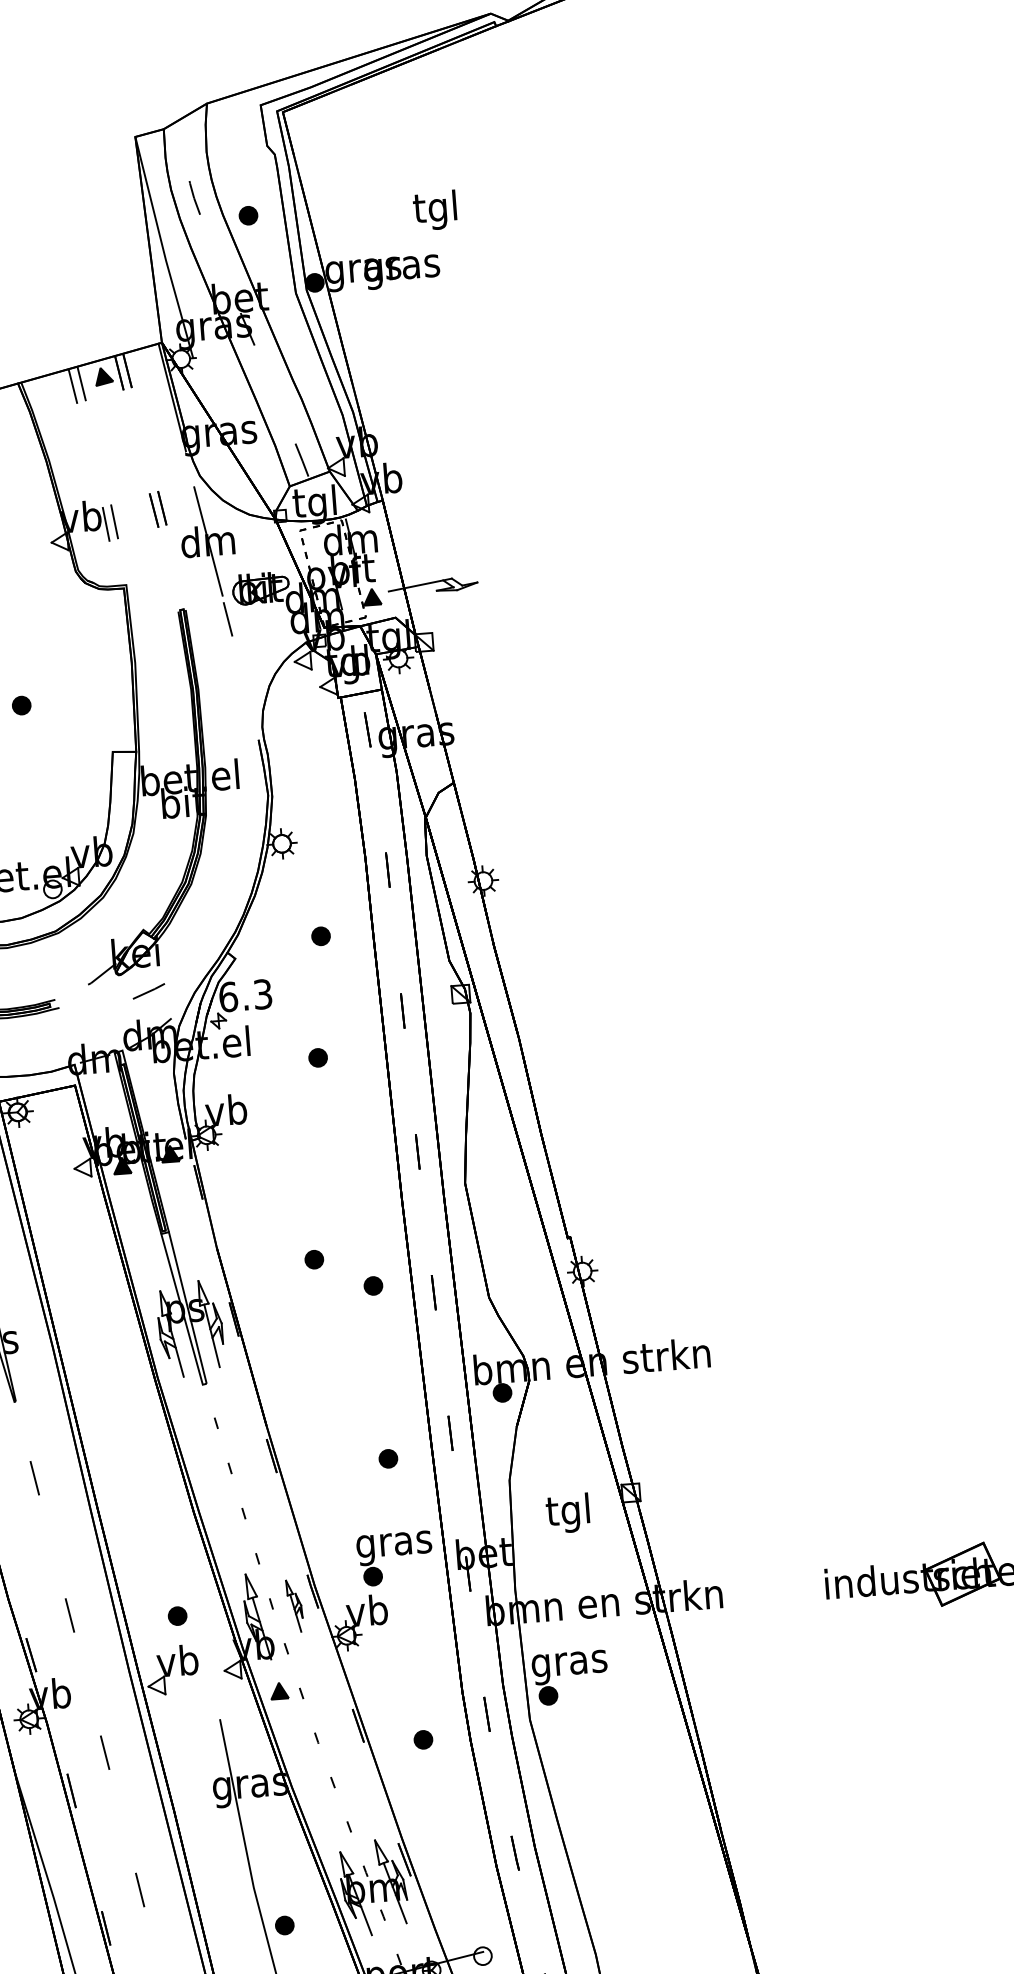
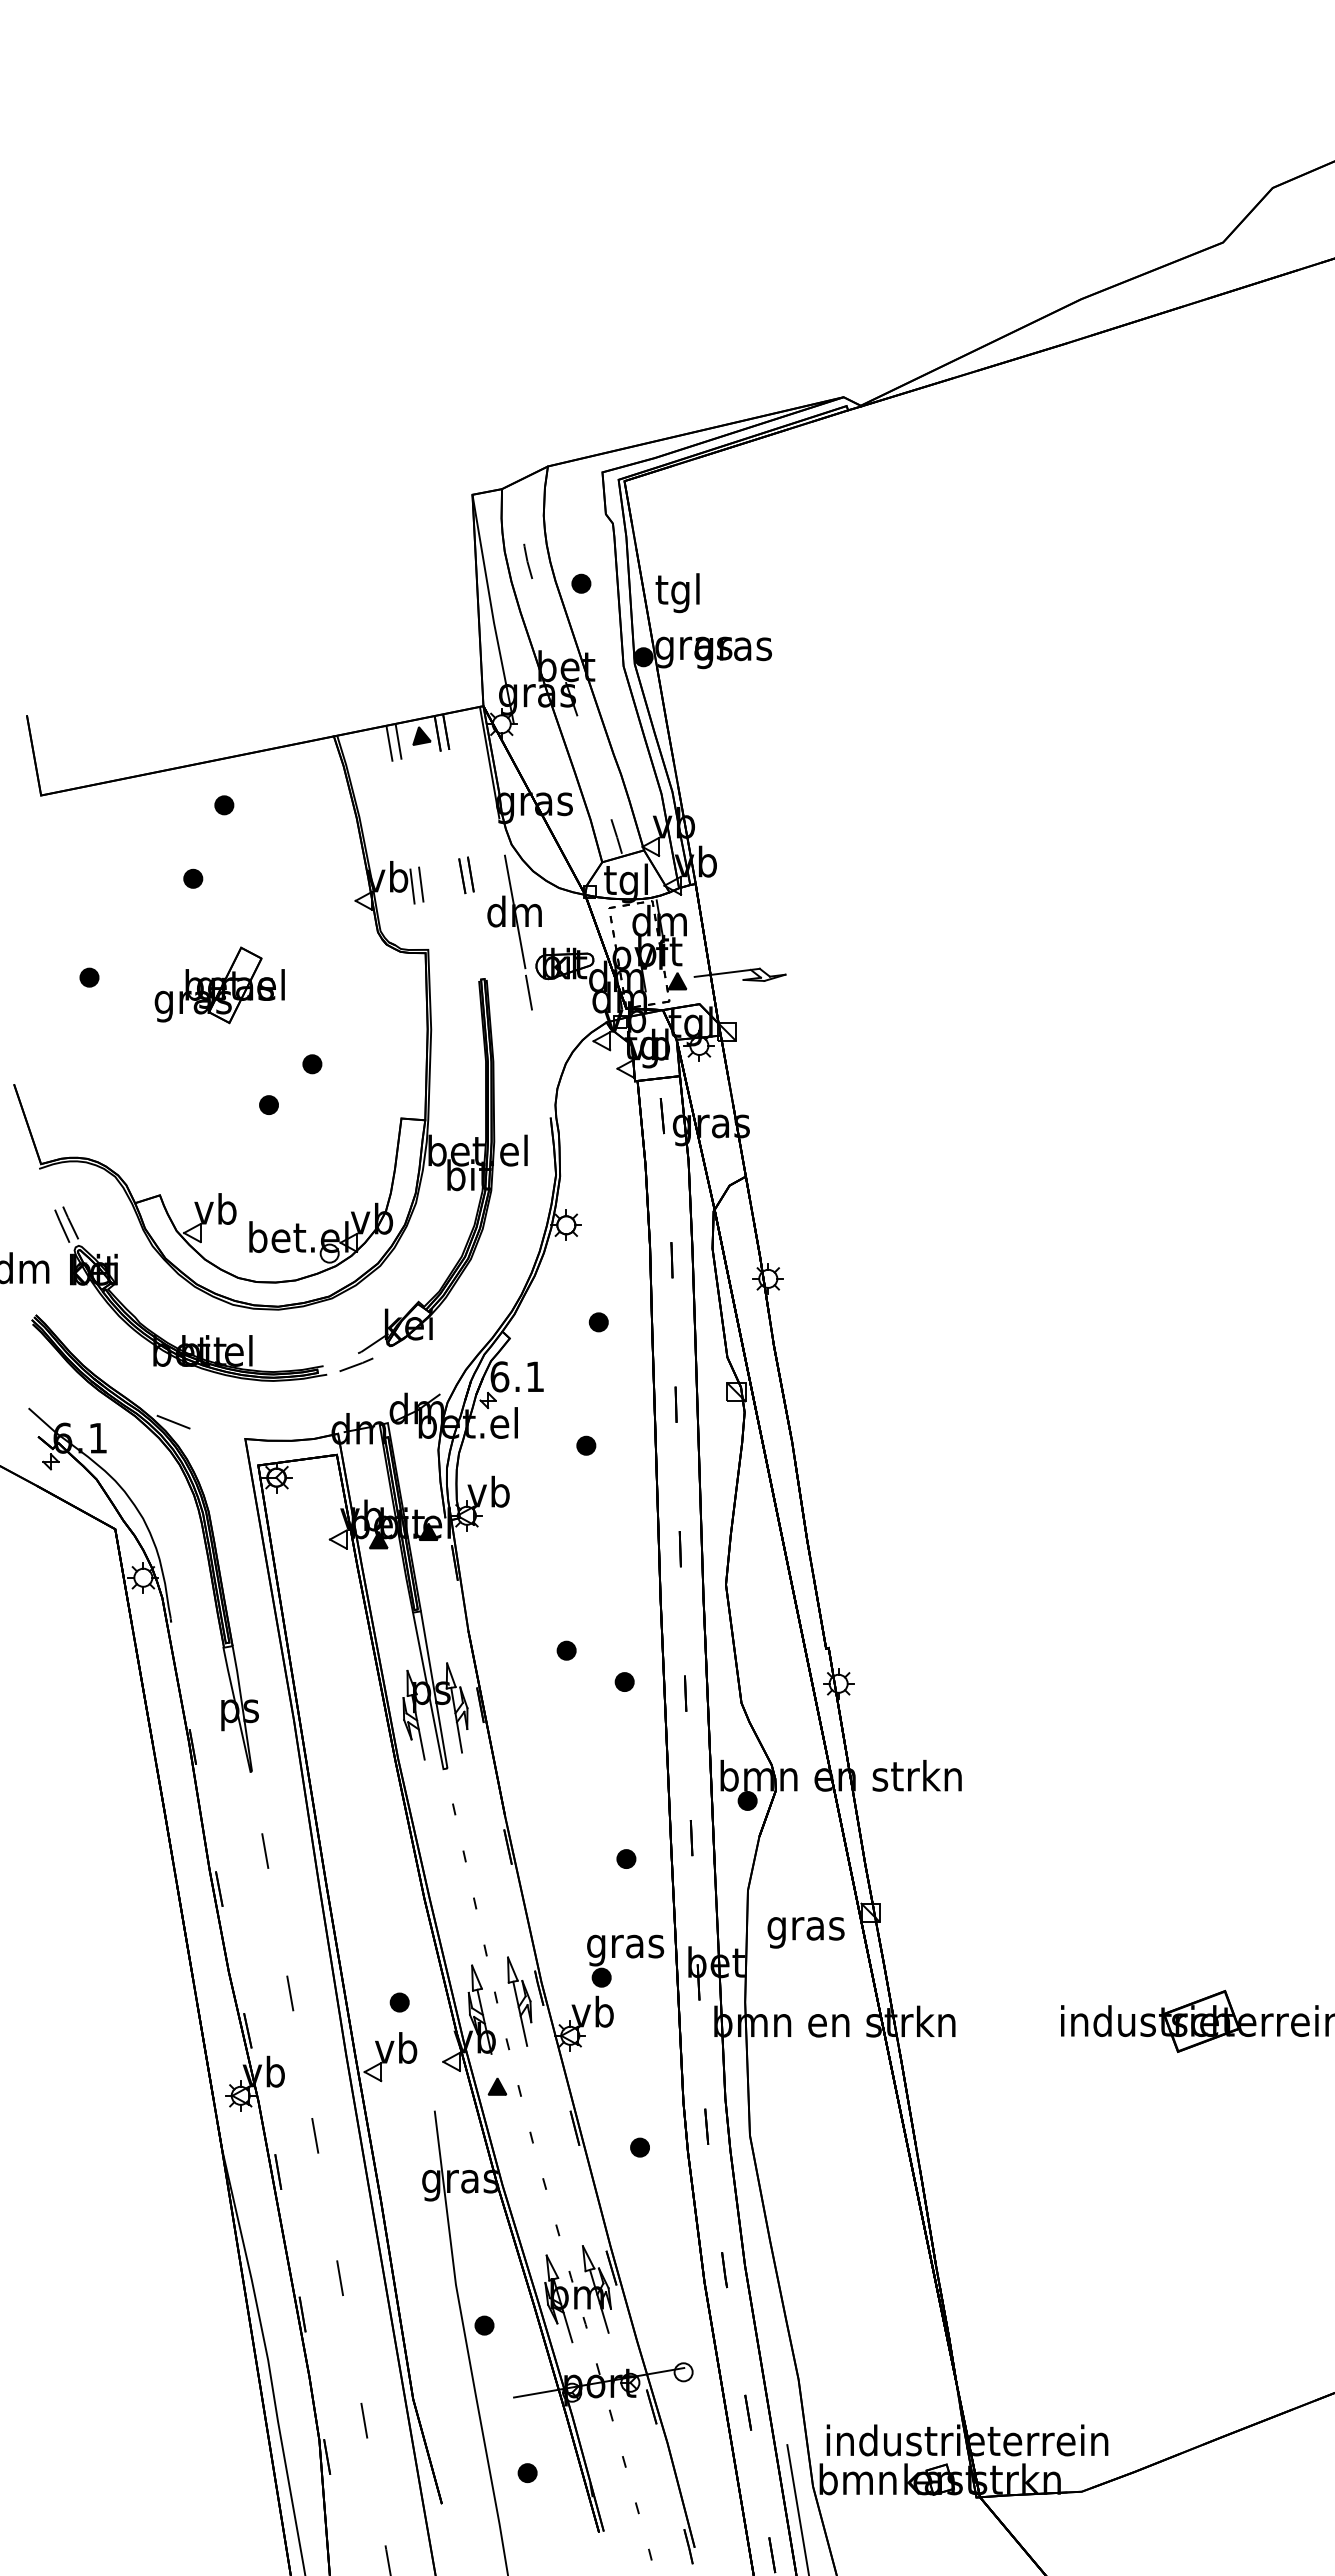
text: (435, 210) -> (677, 593), moved
line: (148, 991) -> (356, 1364), moved
text: (263, 994) -> (535, 1376), 6.3 -> 6.1
text: (568, 1513) -> (805, 1928), tgl -> gras
part: (294, 1606) -> (519, 2001), size x1.67
part: (570, 1677) -> (794, 2095), removed

